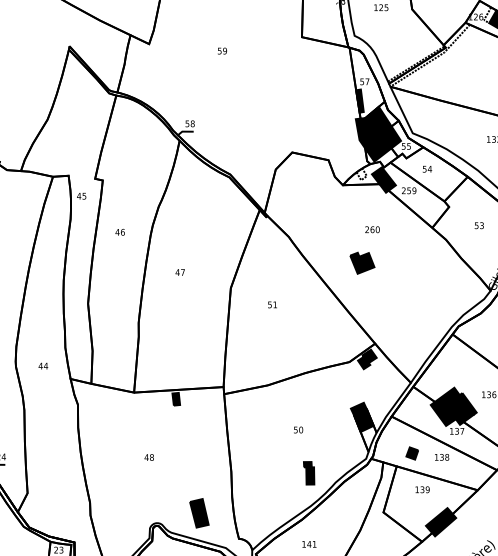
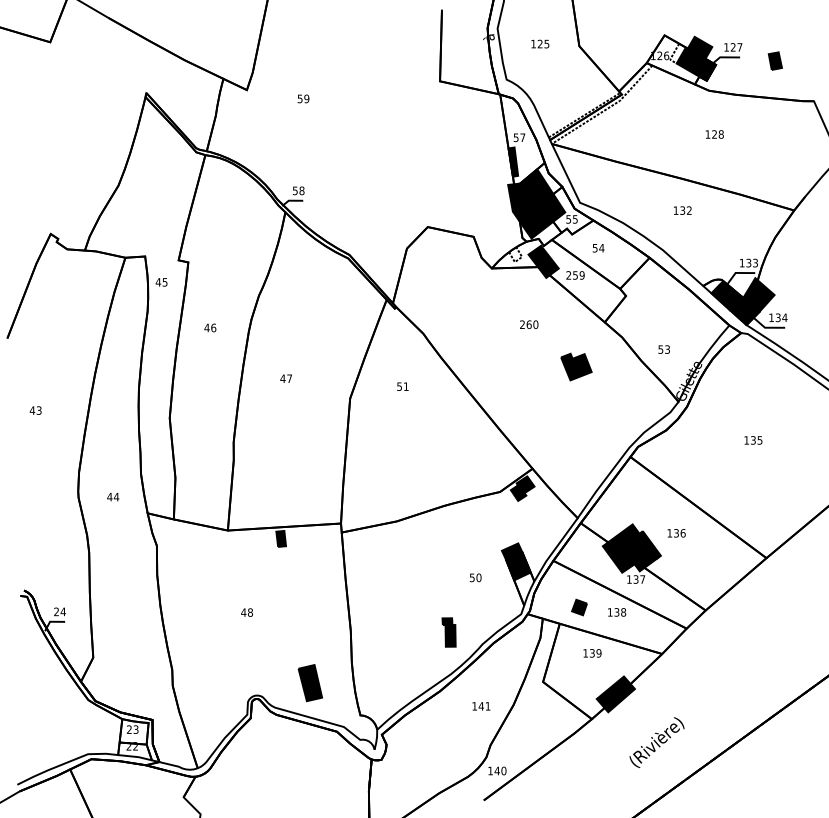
text: (222, 50) -> (303, 98), moved
text: (478, 225) -> (663, 349), moved
part: (362, 262) -> (576, 366), moved
text: (272, 304) -> (402, 386), moved
text: (298, 429) -> (475, 577), moved
text: (309, 544) -> (481, 706), moved

